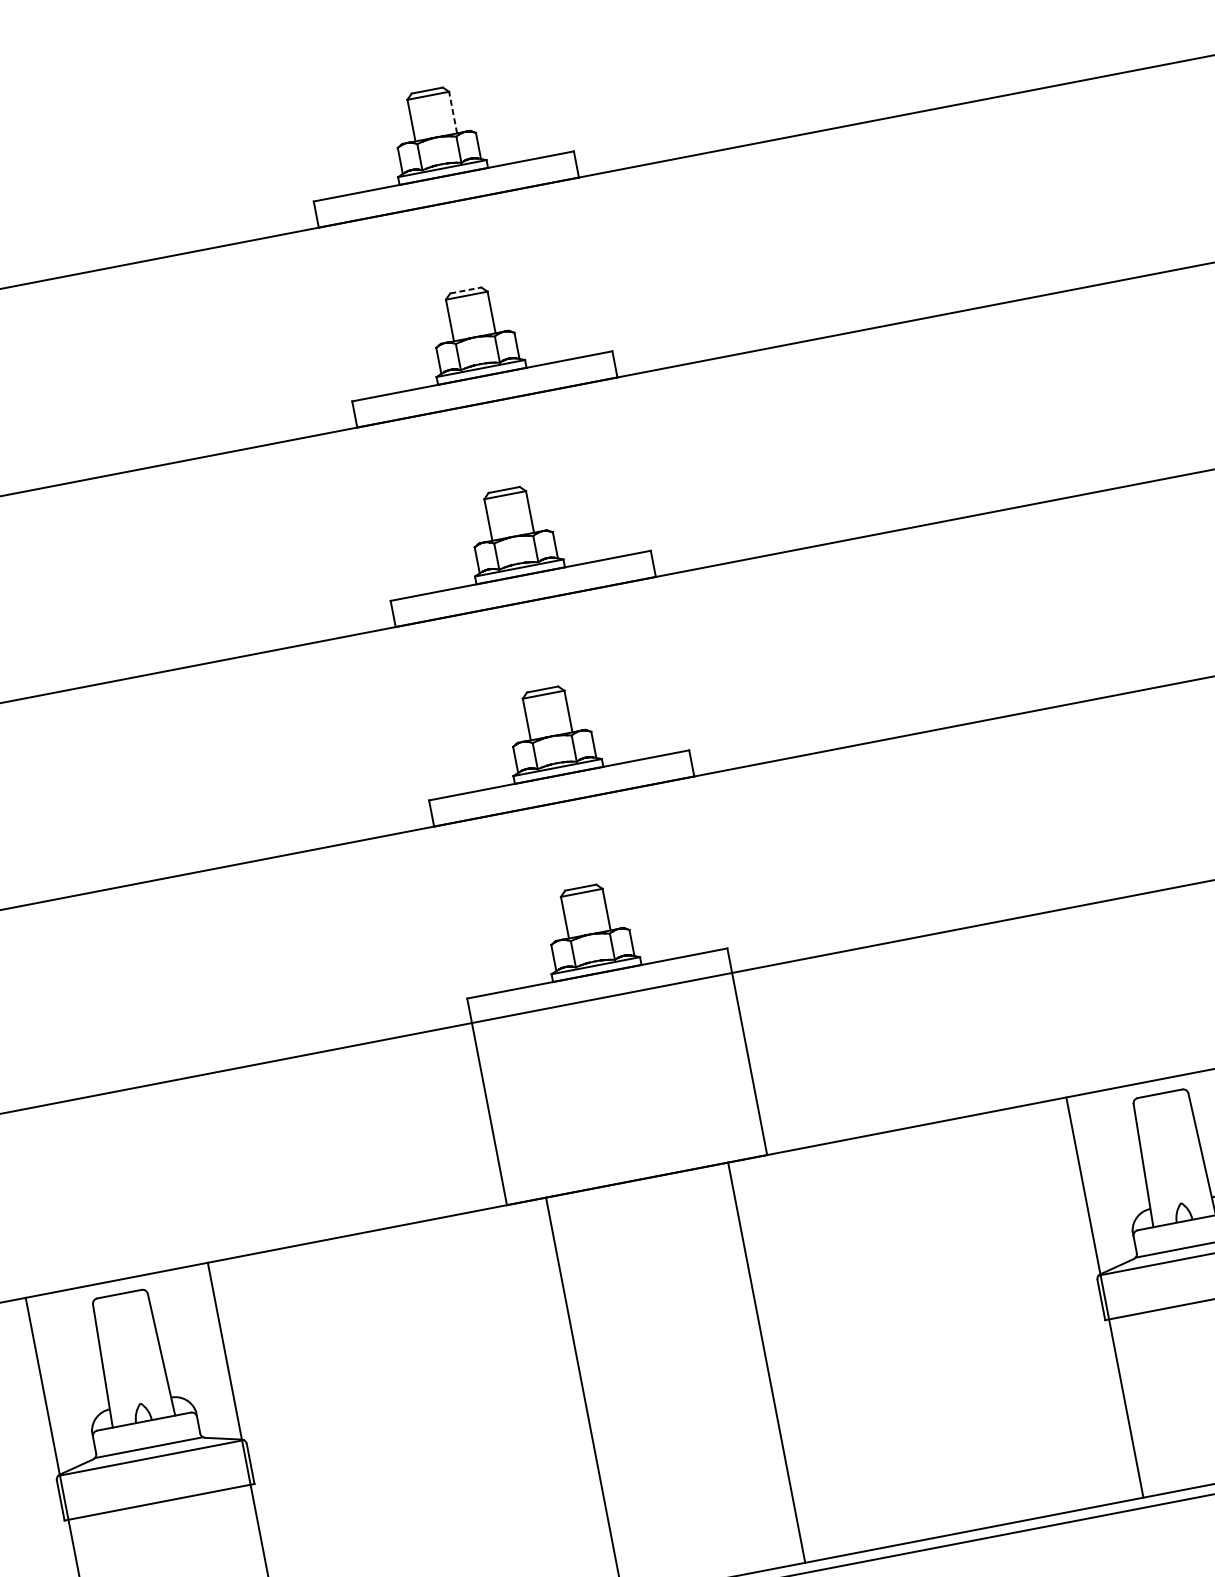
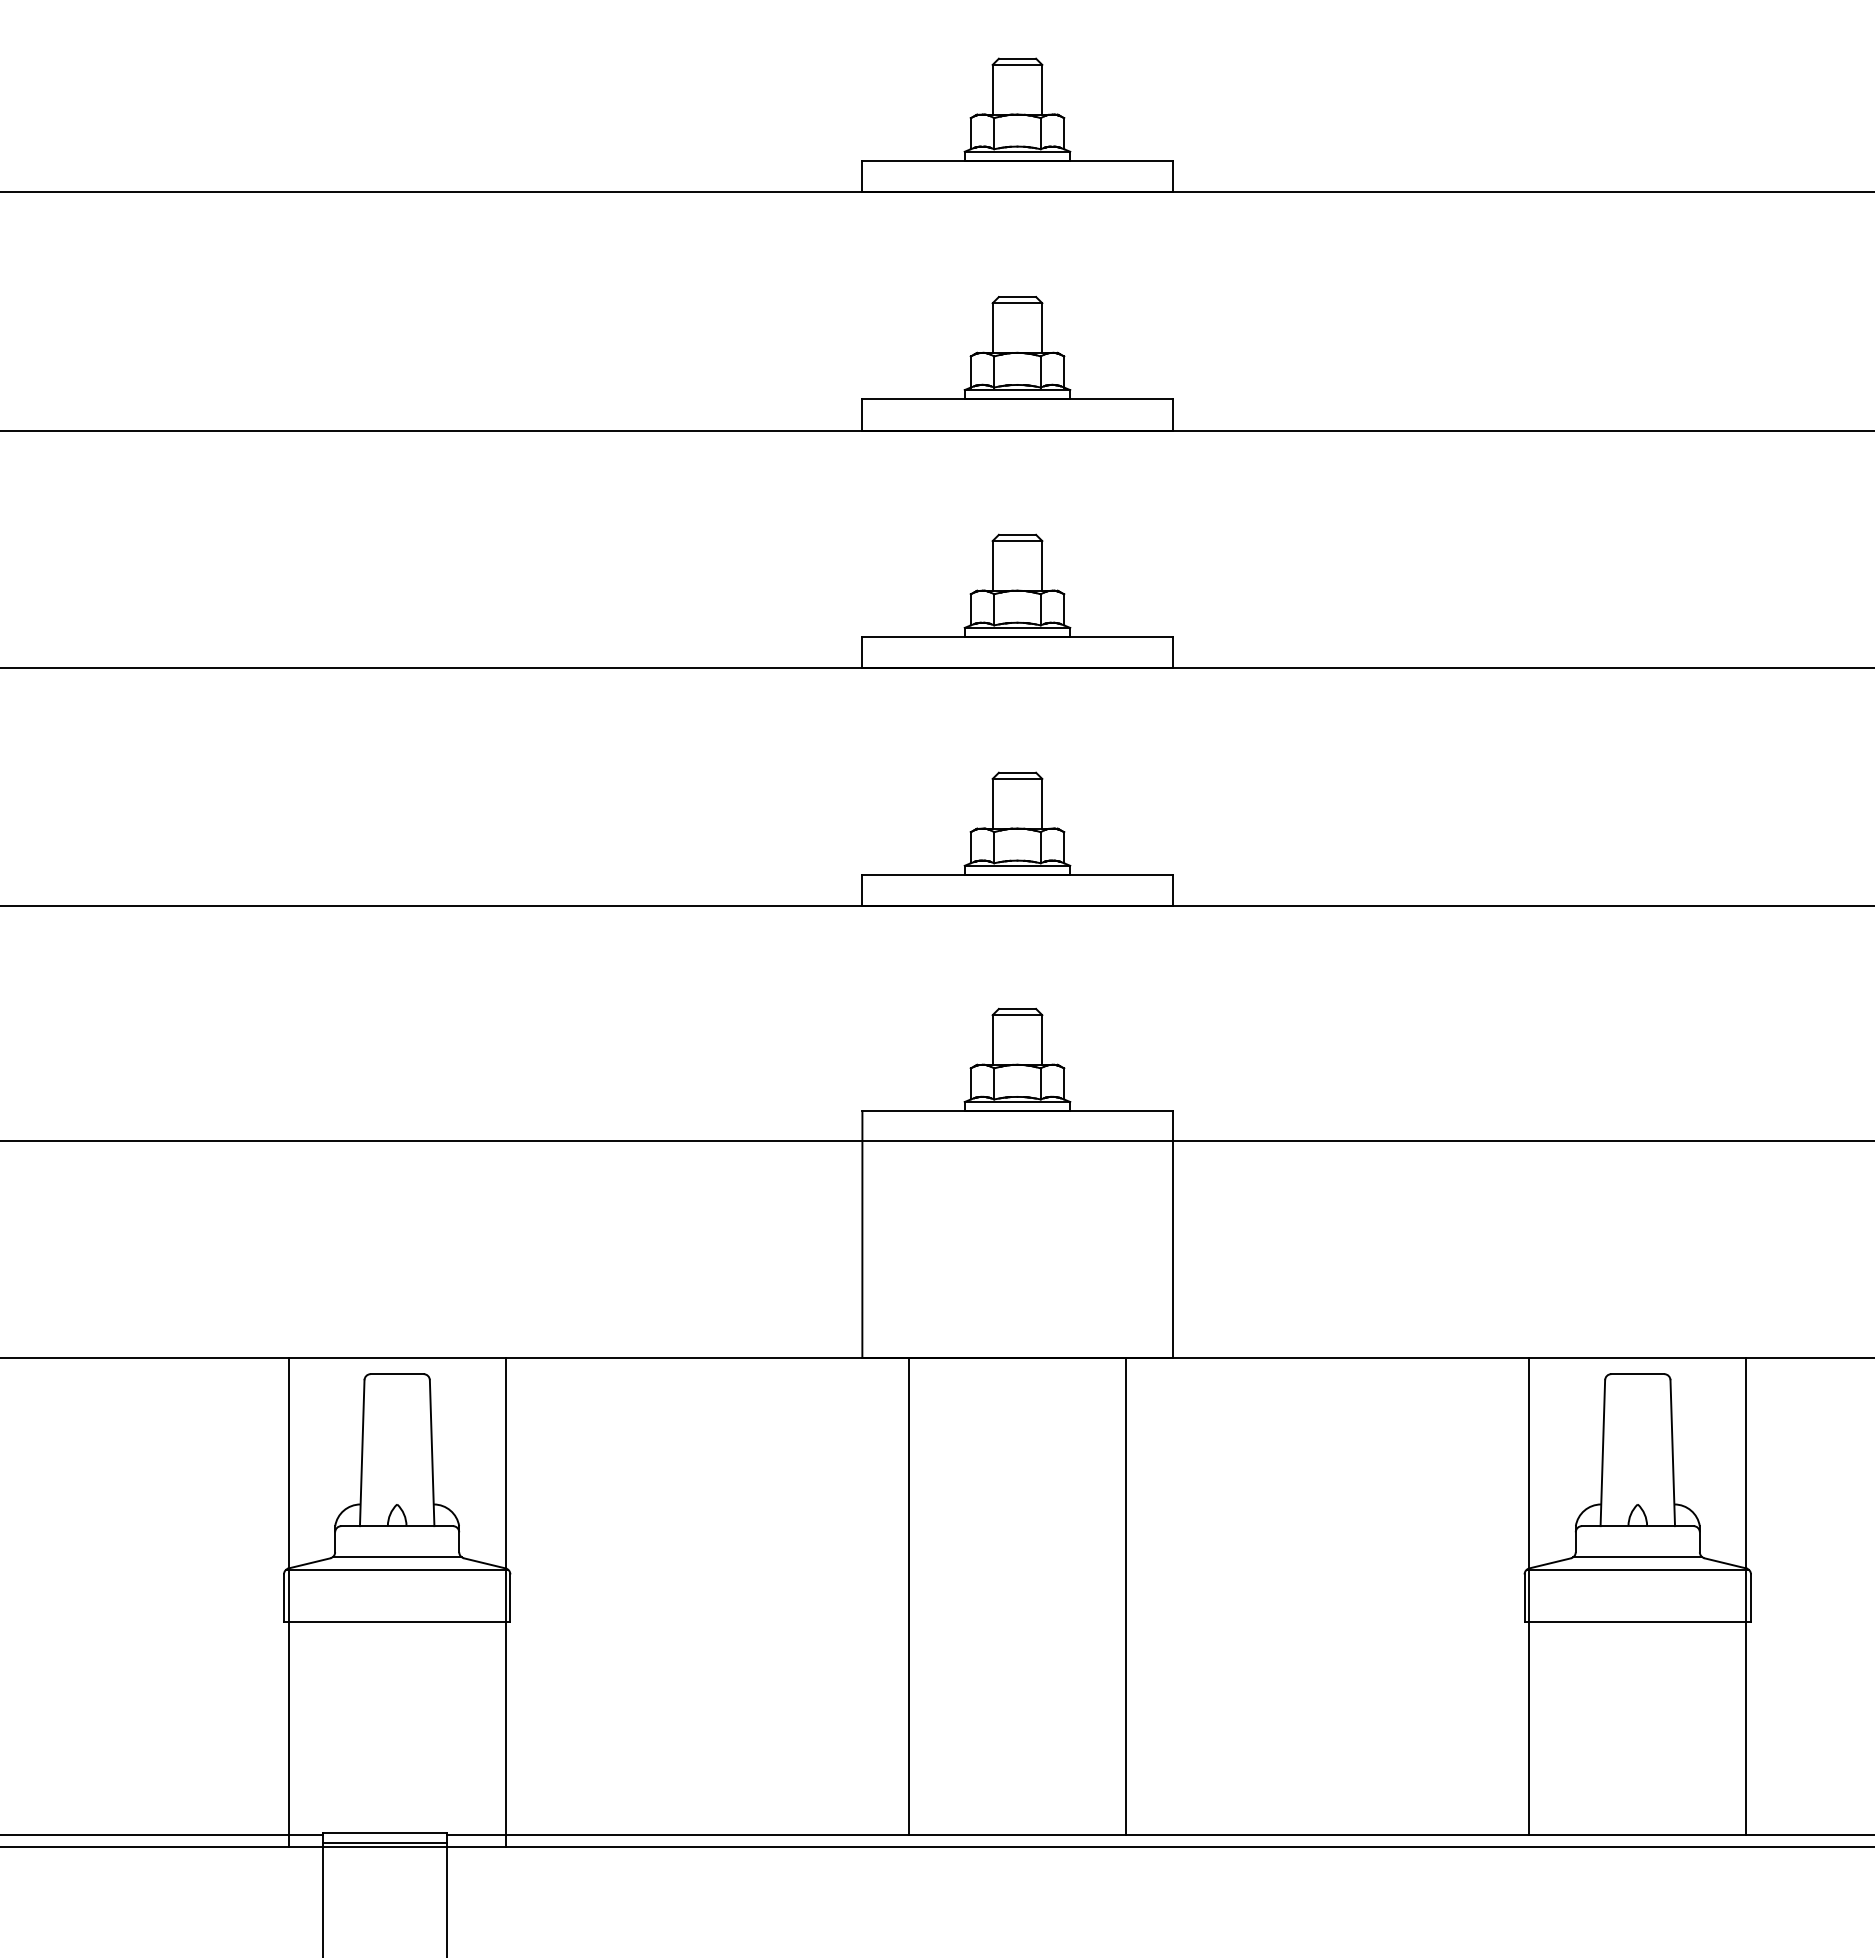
line: (453, 112) -> (1042, 89), dashed -> solid
line: (465, 290) -> (1017, 297), dashed -> solid

